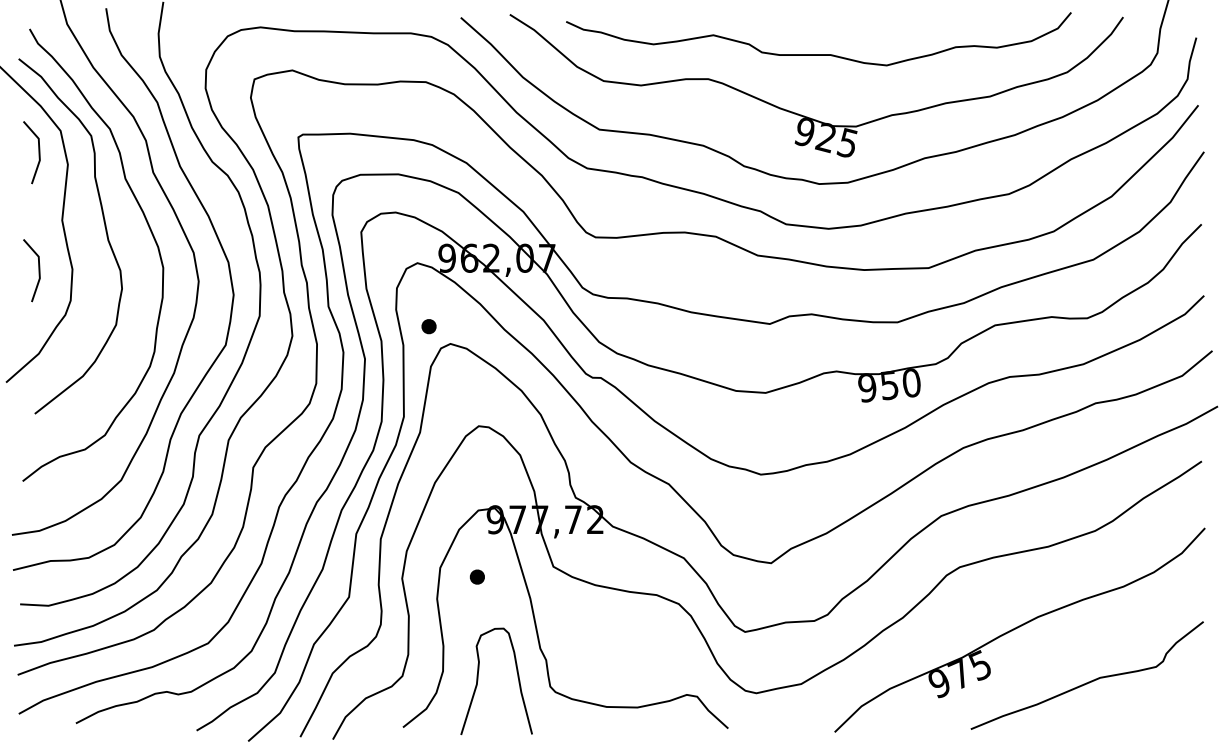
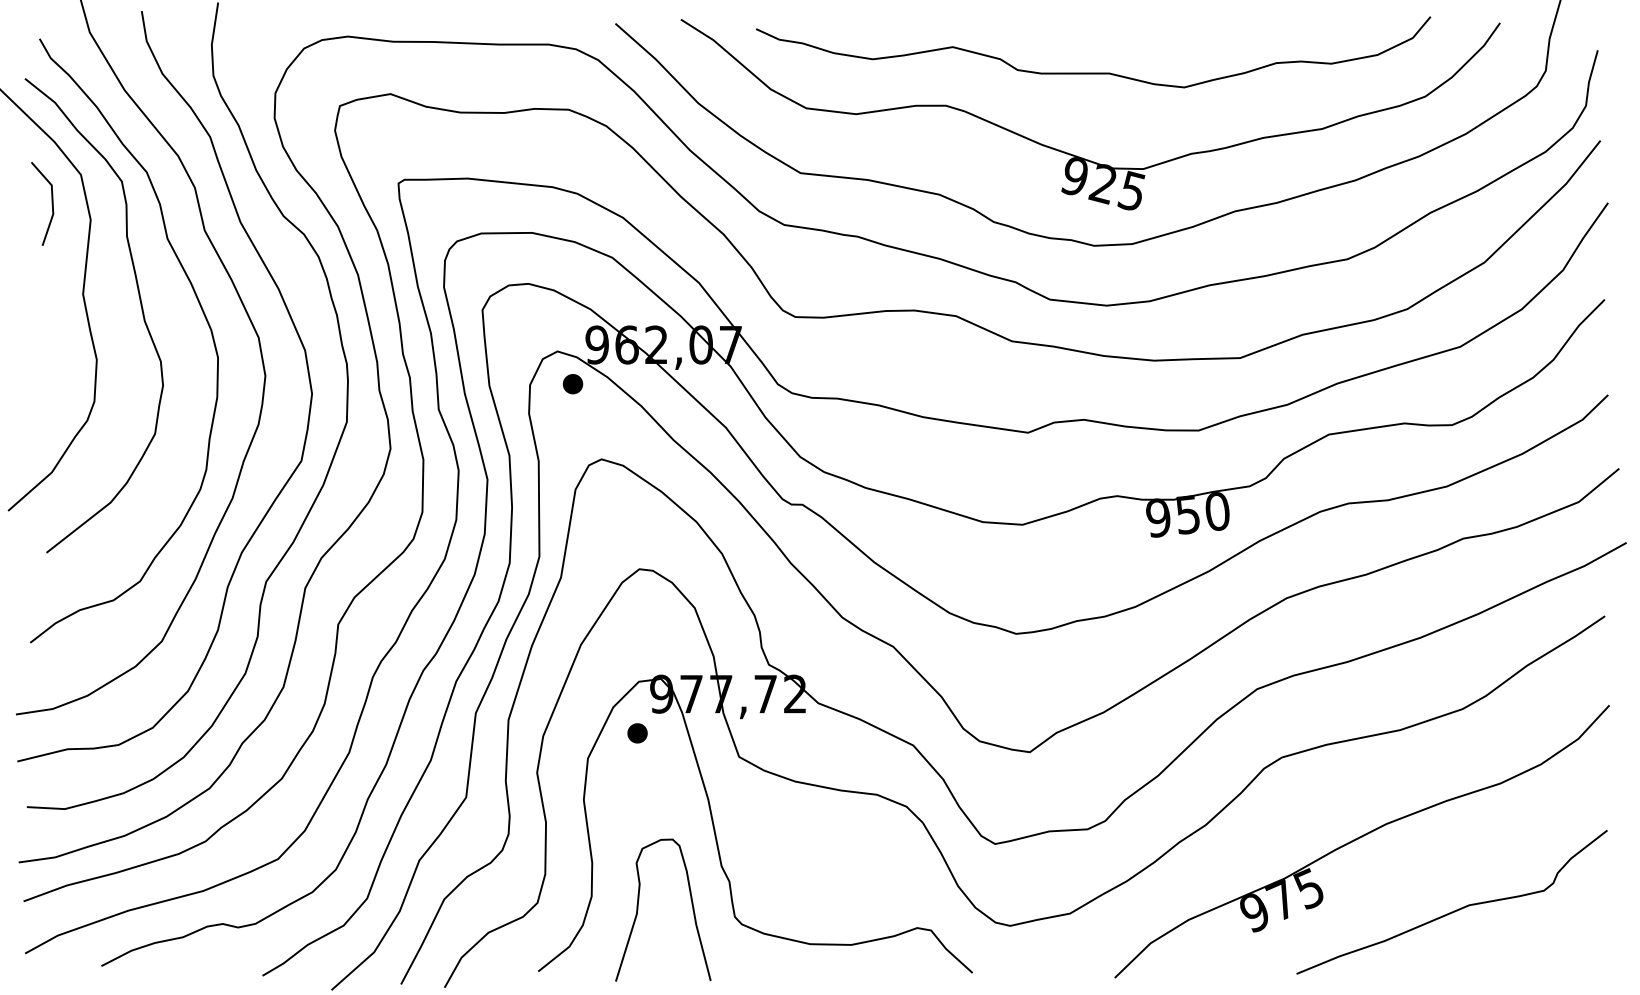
part: (38, 270) -> (51, 361), removed
part: (428, 326) -> (572, 383), moved
part: (476, 576) -> (636, 732), moved

